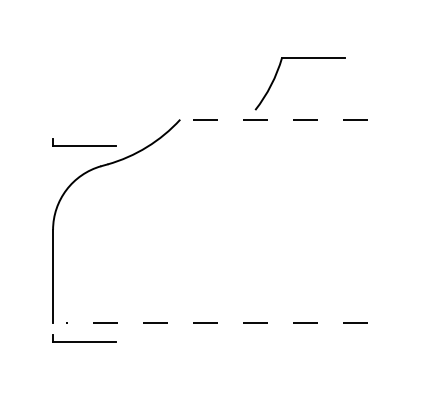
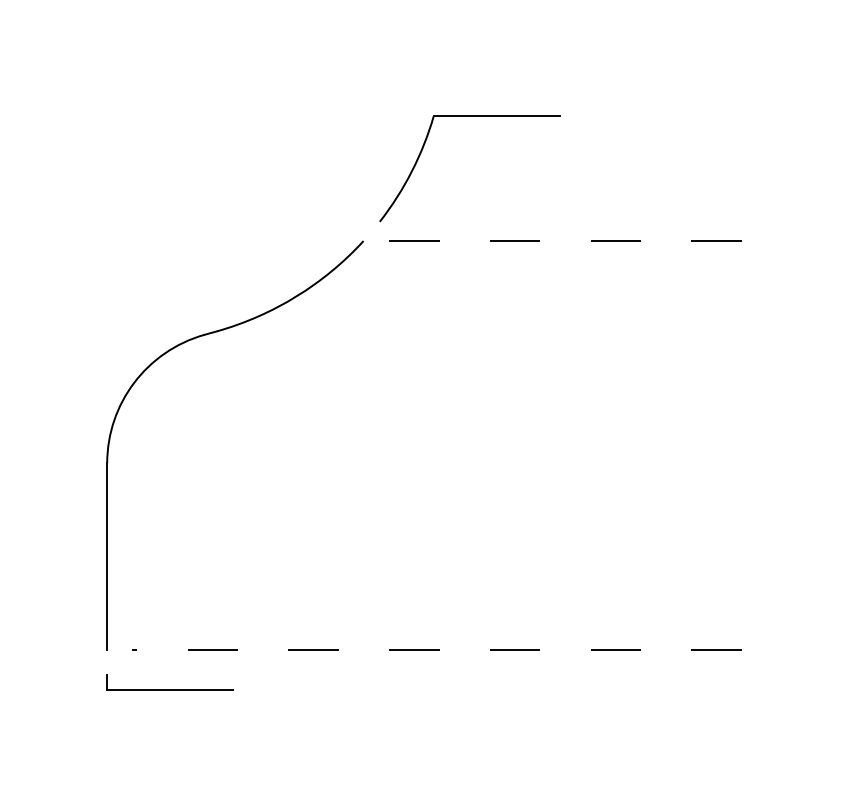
part: (277, 74) -> (424, 150), moved
part: (84, 142) -> (170, 287), removed

